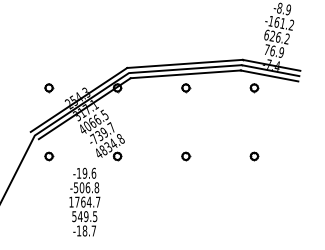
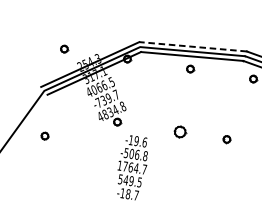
line: (184, 63) -> (192, 46), solid -> dashed
part: (49, 156) -> (45, 136), moved
part: (186, 156) -> (180, 132), size x1.6
part: (254, 156) -> (227, 139), moved
text: (84, 201) -> (132, 166), moved

